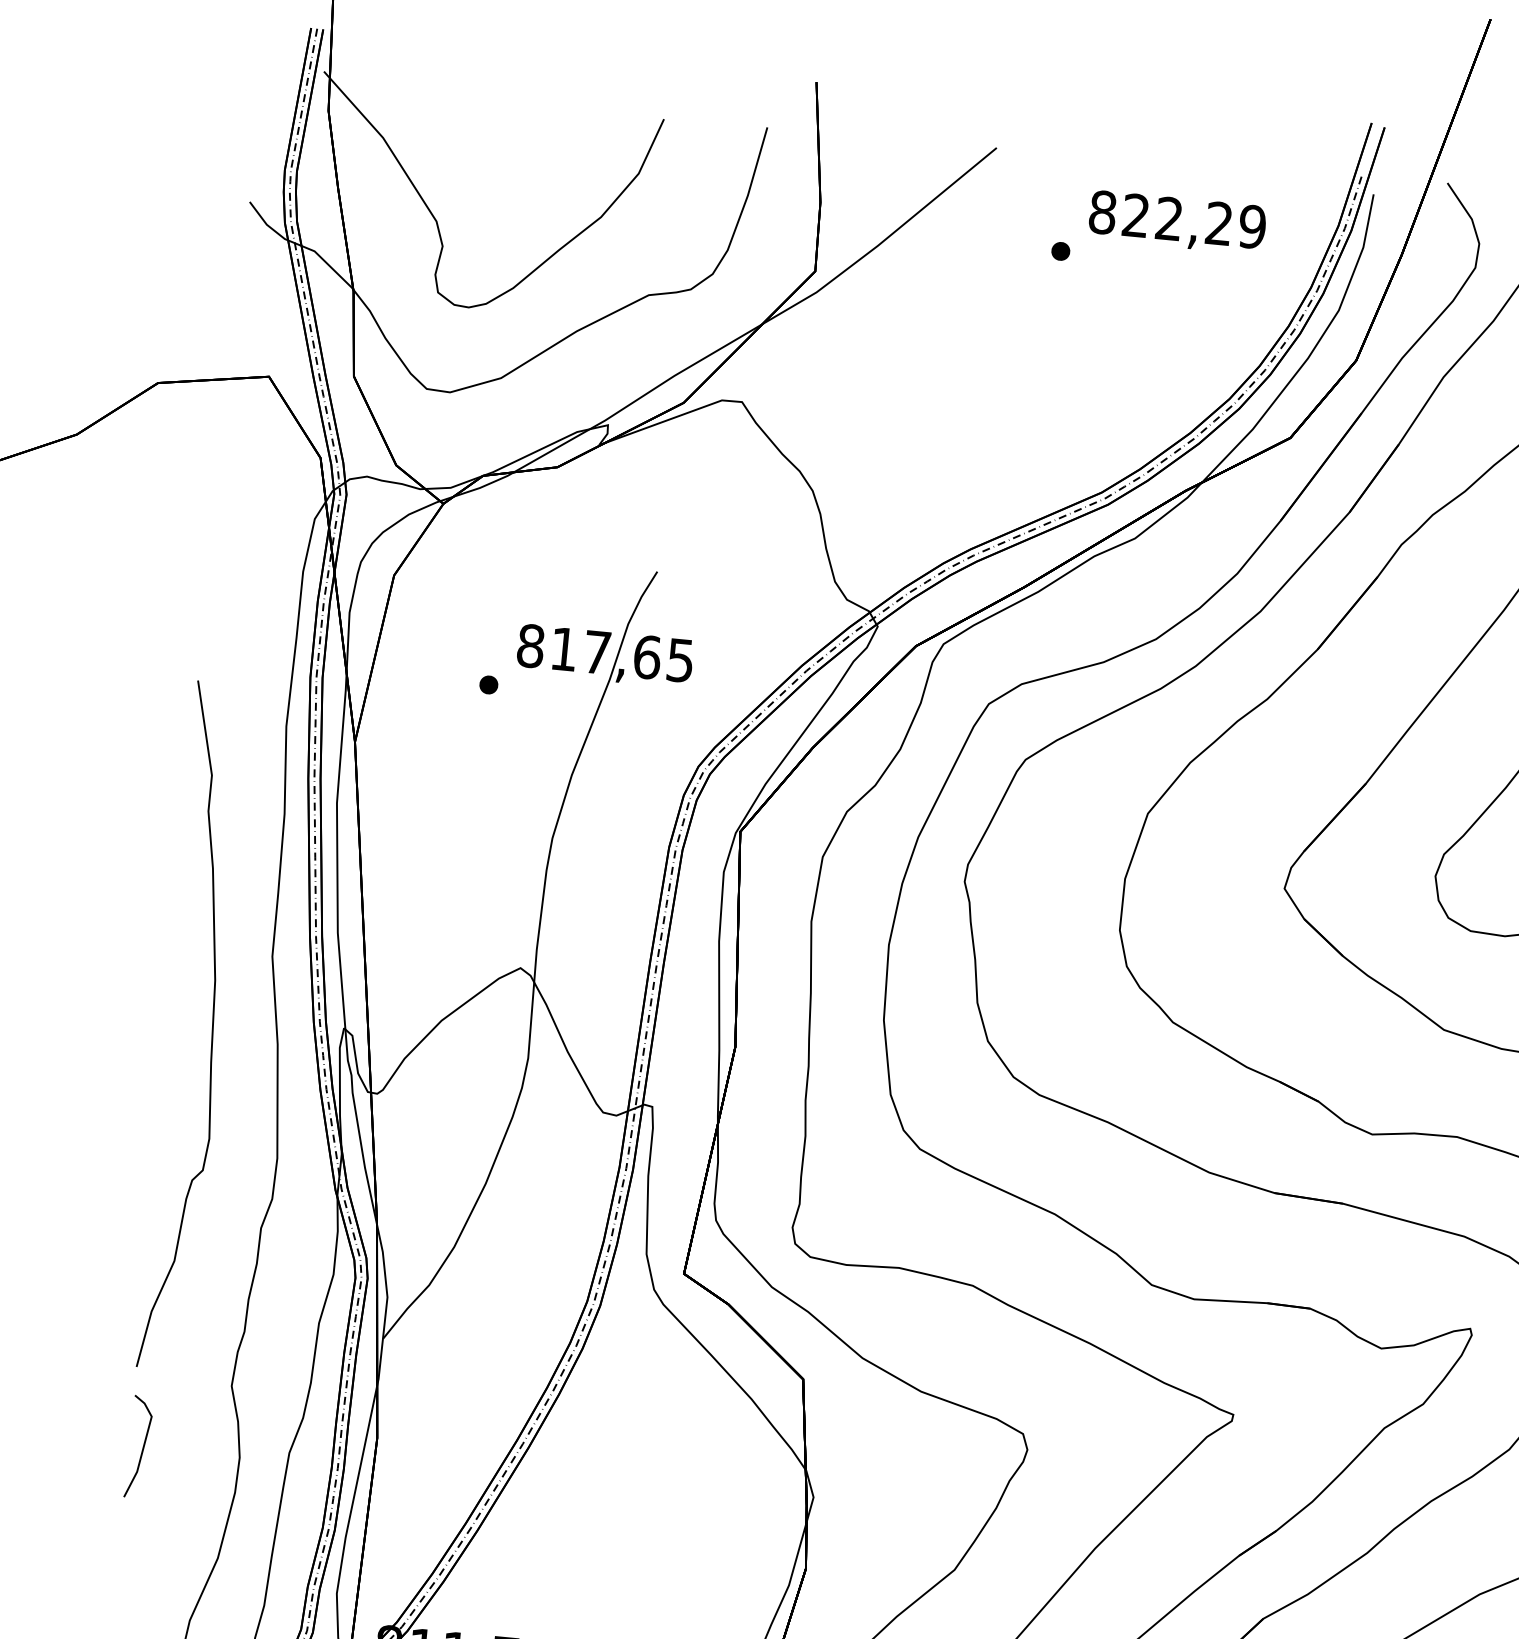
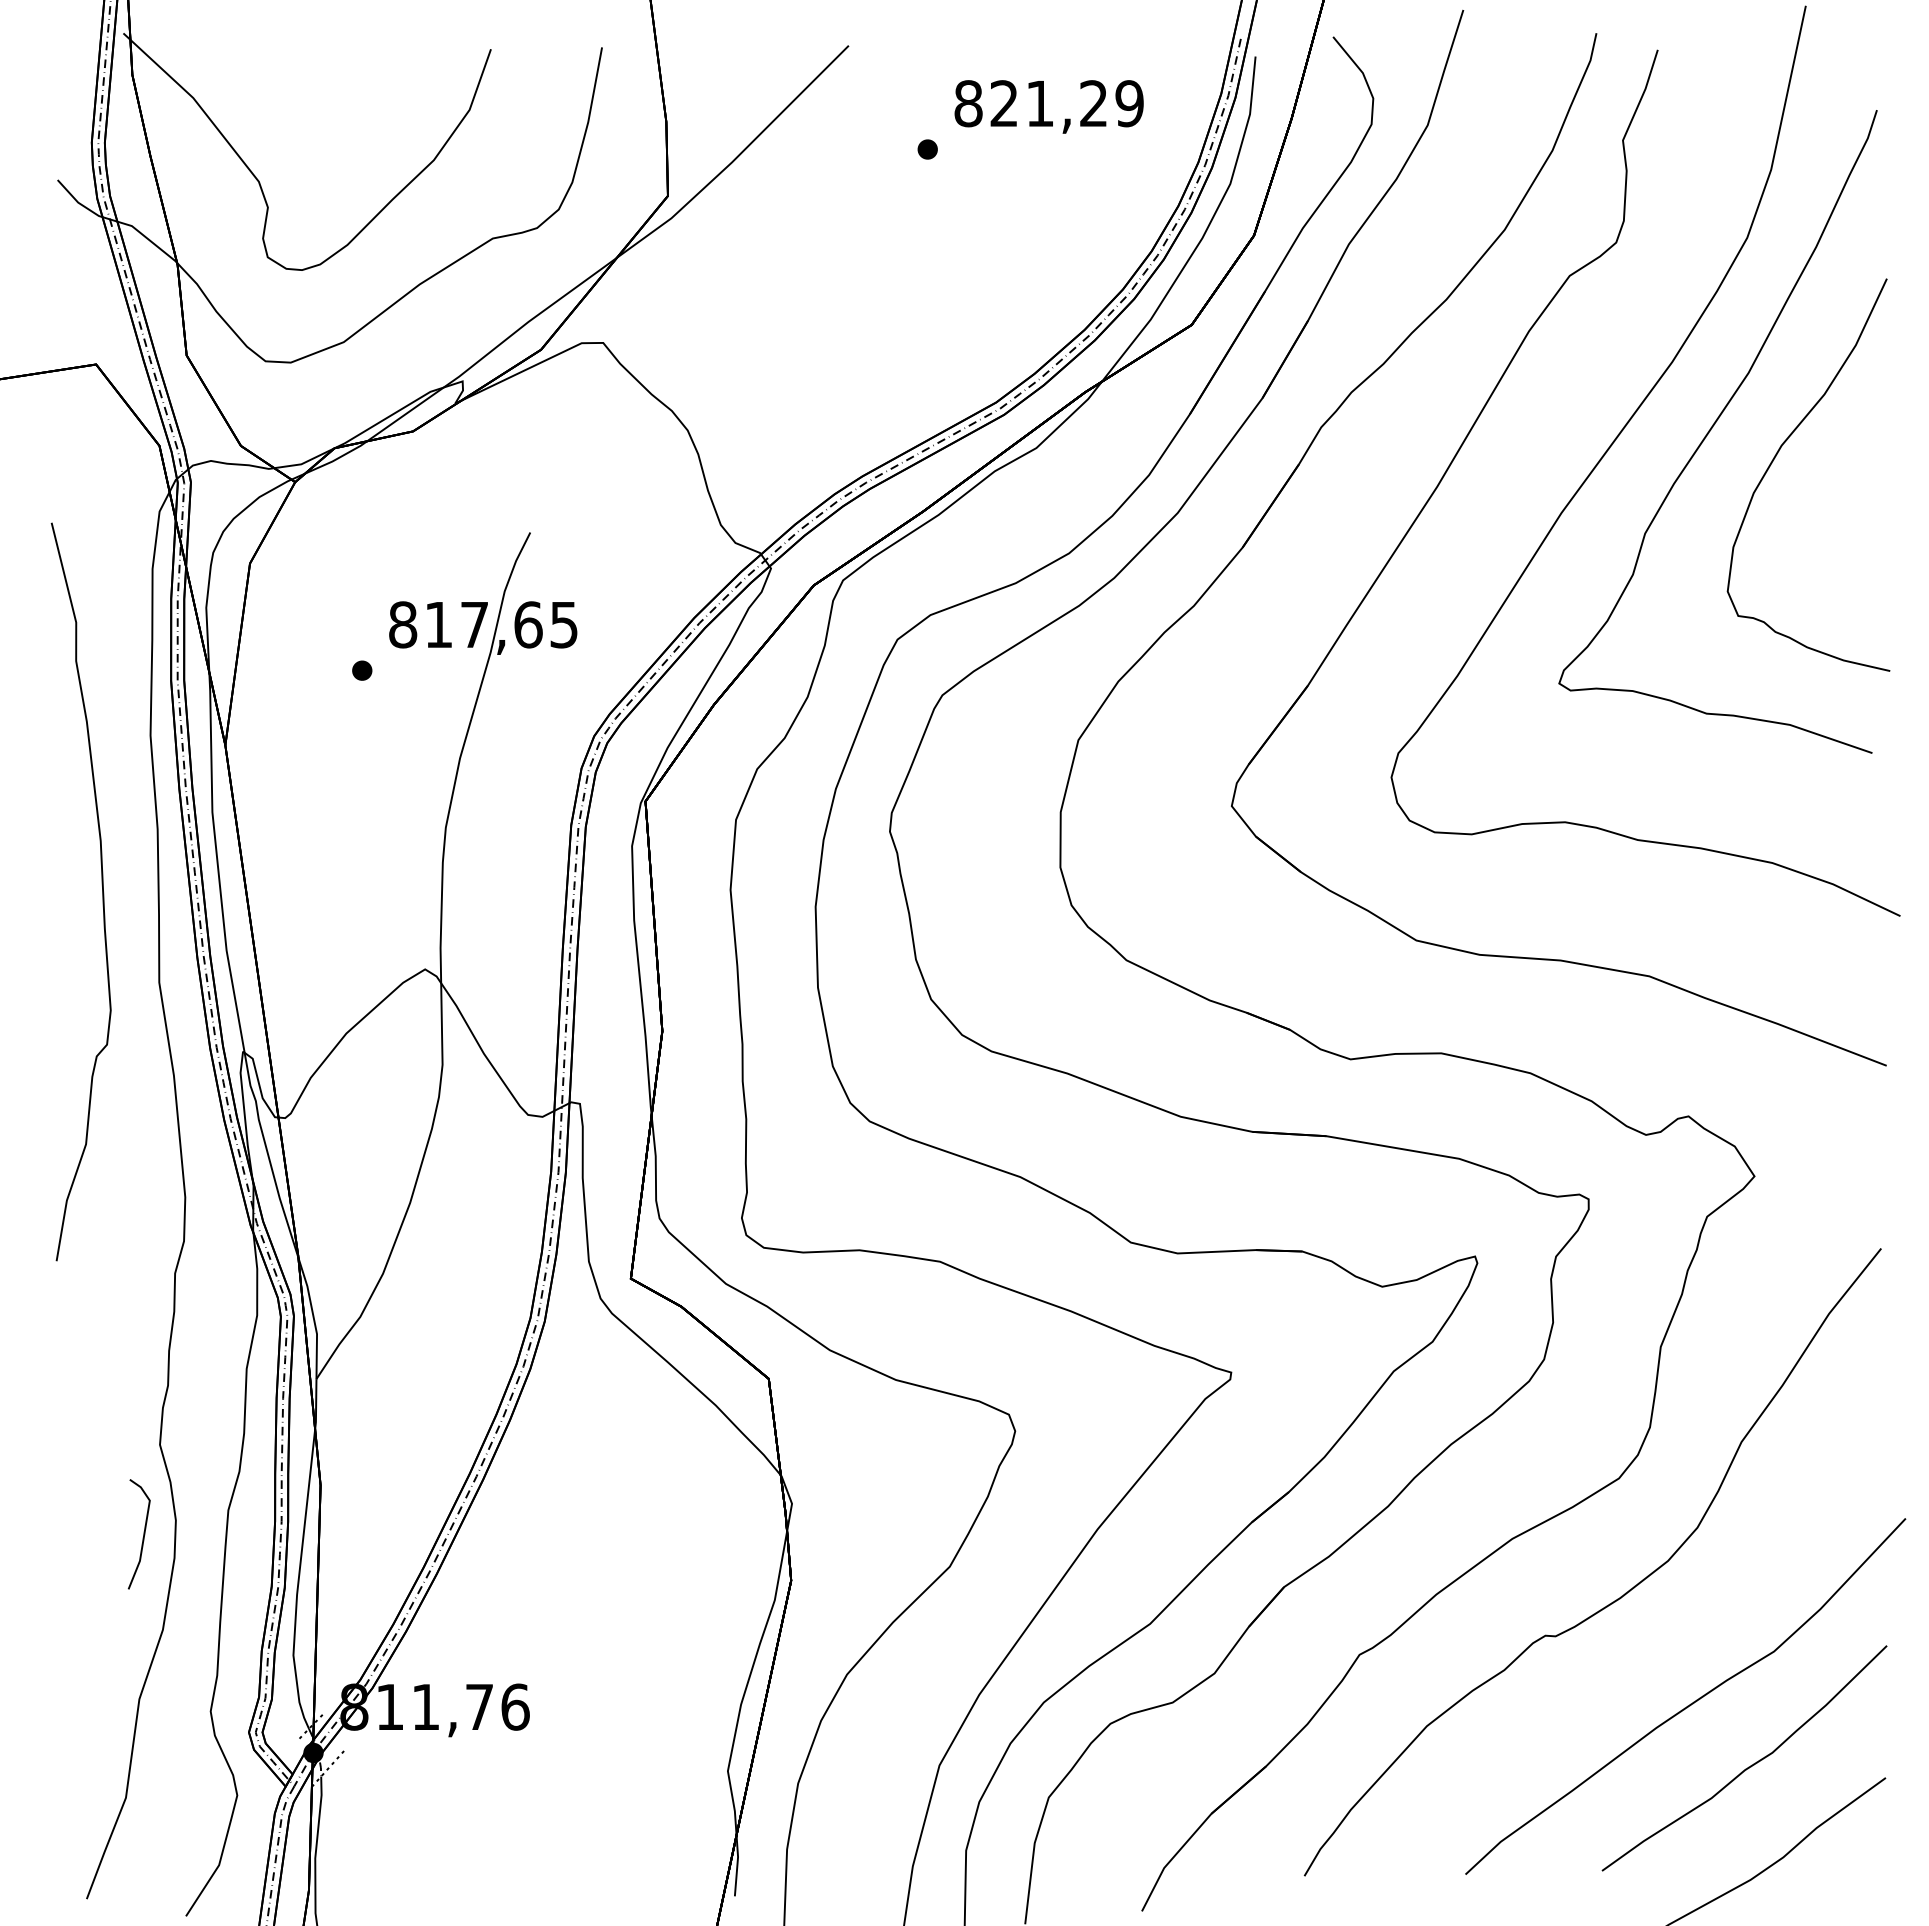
text: (1168, 218) -> (1039, 103), 822,29 -> 821,29
curve: (211, 1021) -> (101, 885), moved
line: (142, 1447) -> (143, 1534), moved

